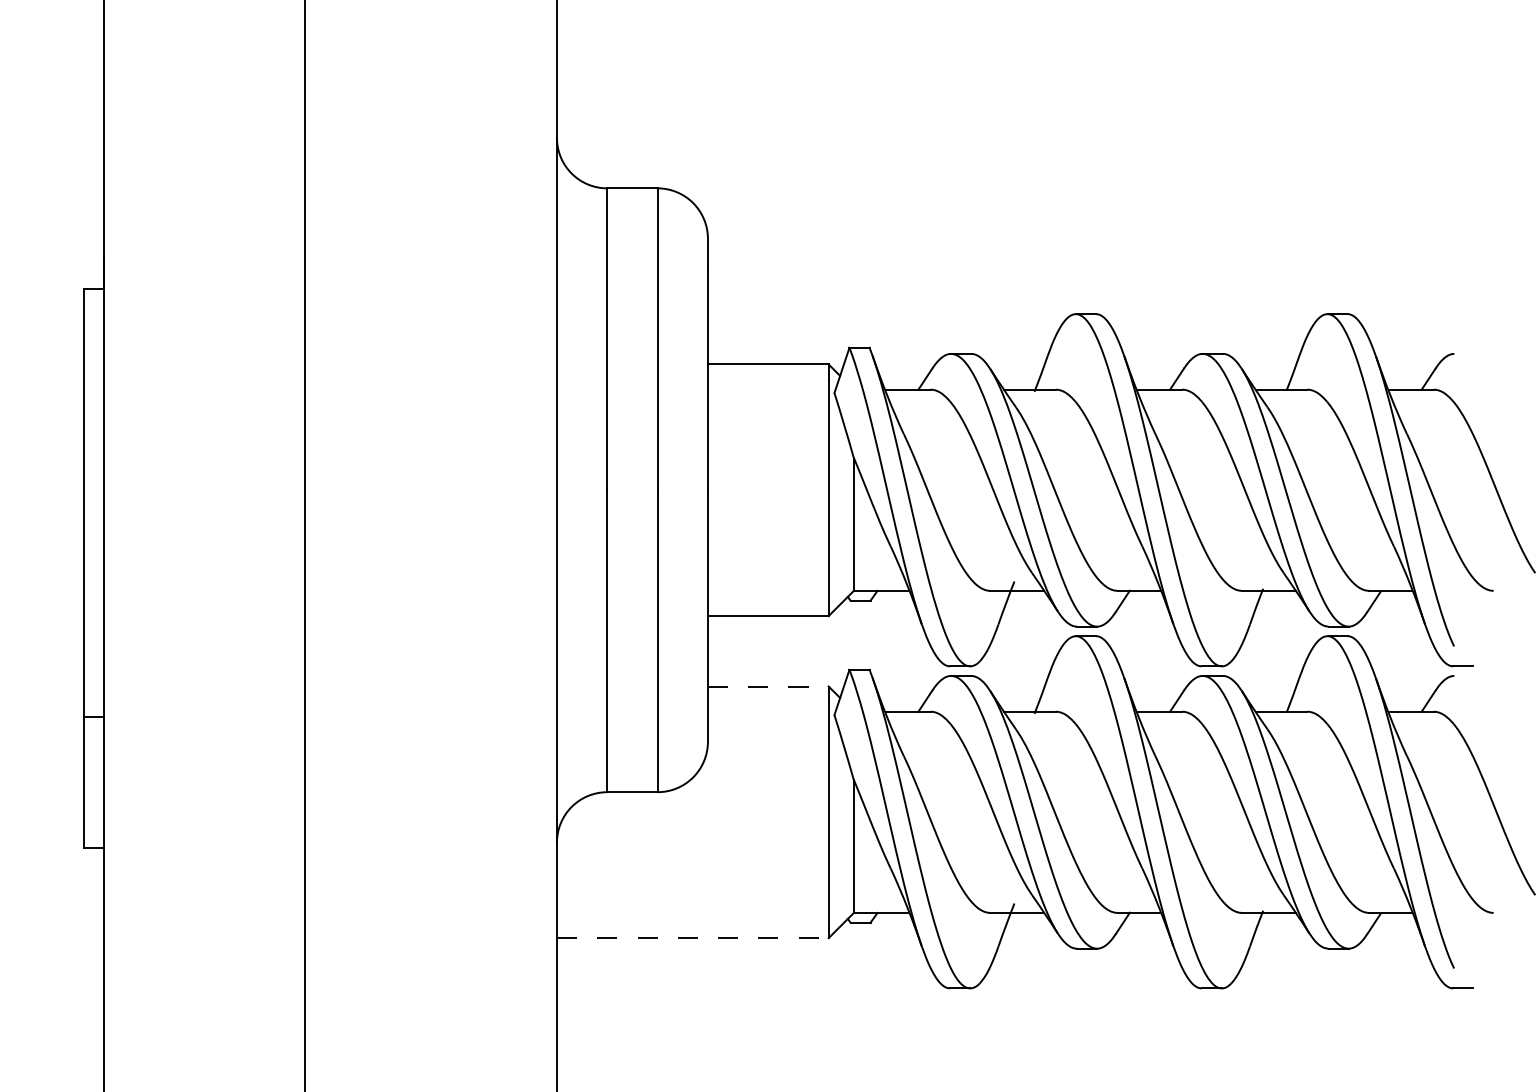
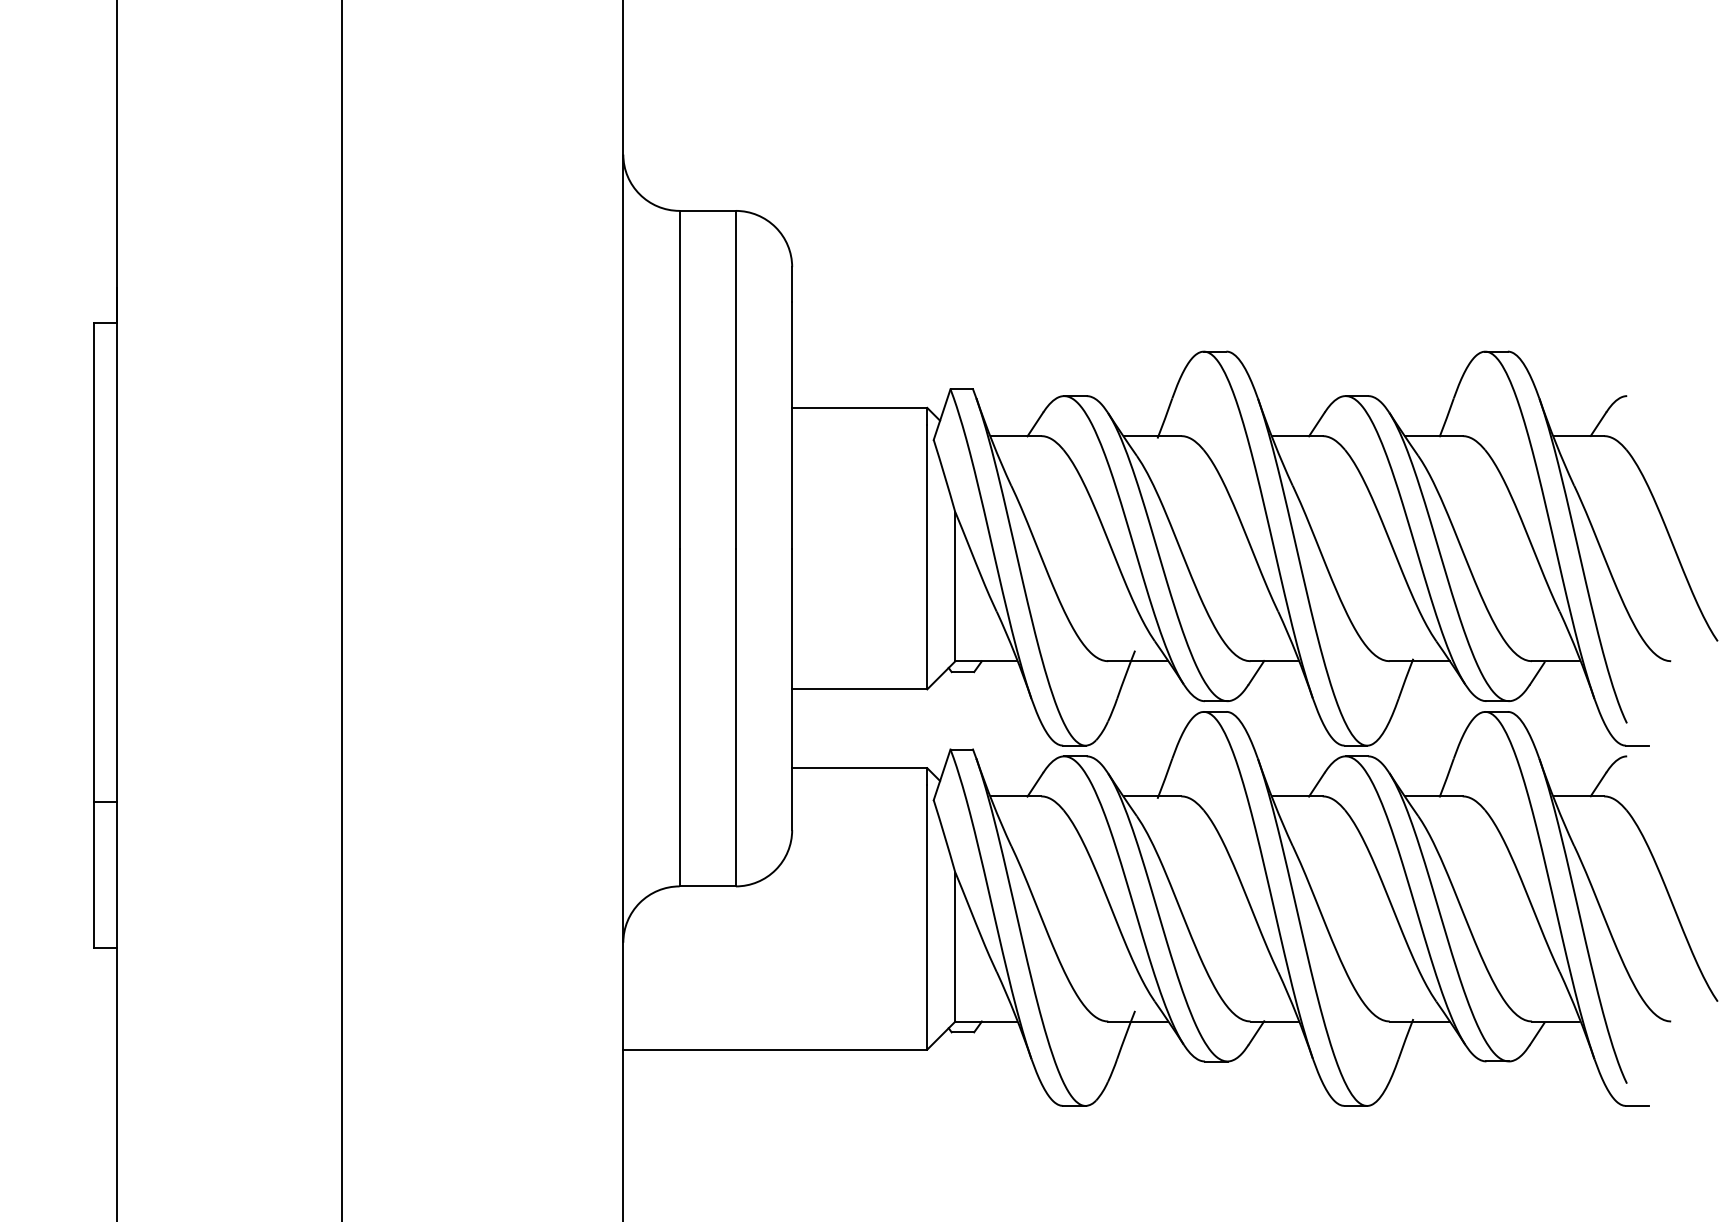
line: (768, 686) -> (859, 768), dashed -> solid
line: (692, 938) -> (774, 1050), dashed -> solid

